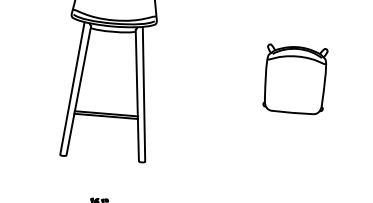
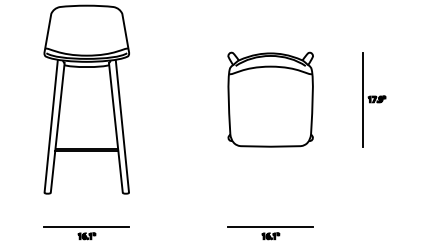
part: (295, 79) -> (270, 99), size x1.43
line: (99, 192) -> (86, 226), added

